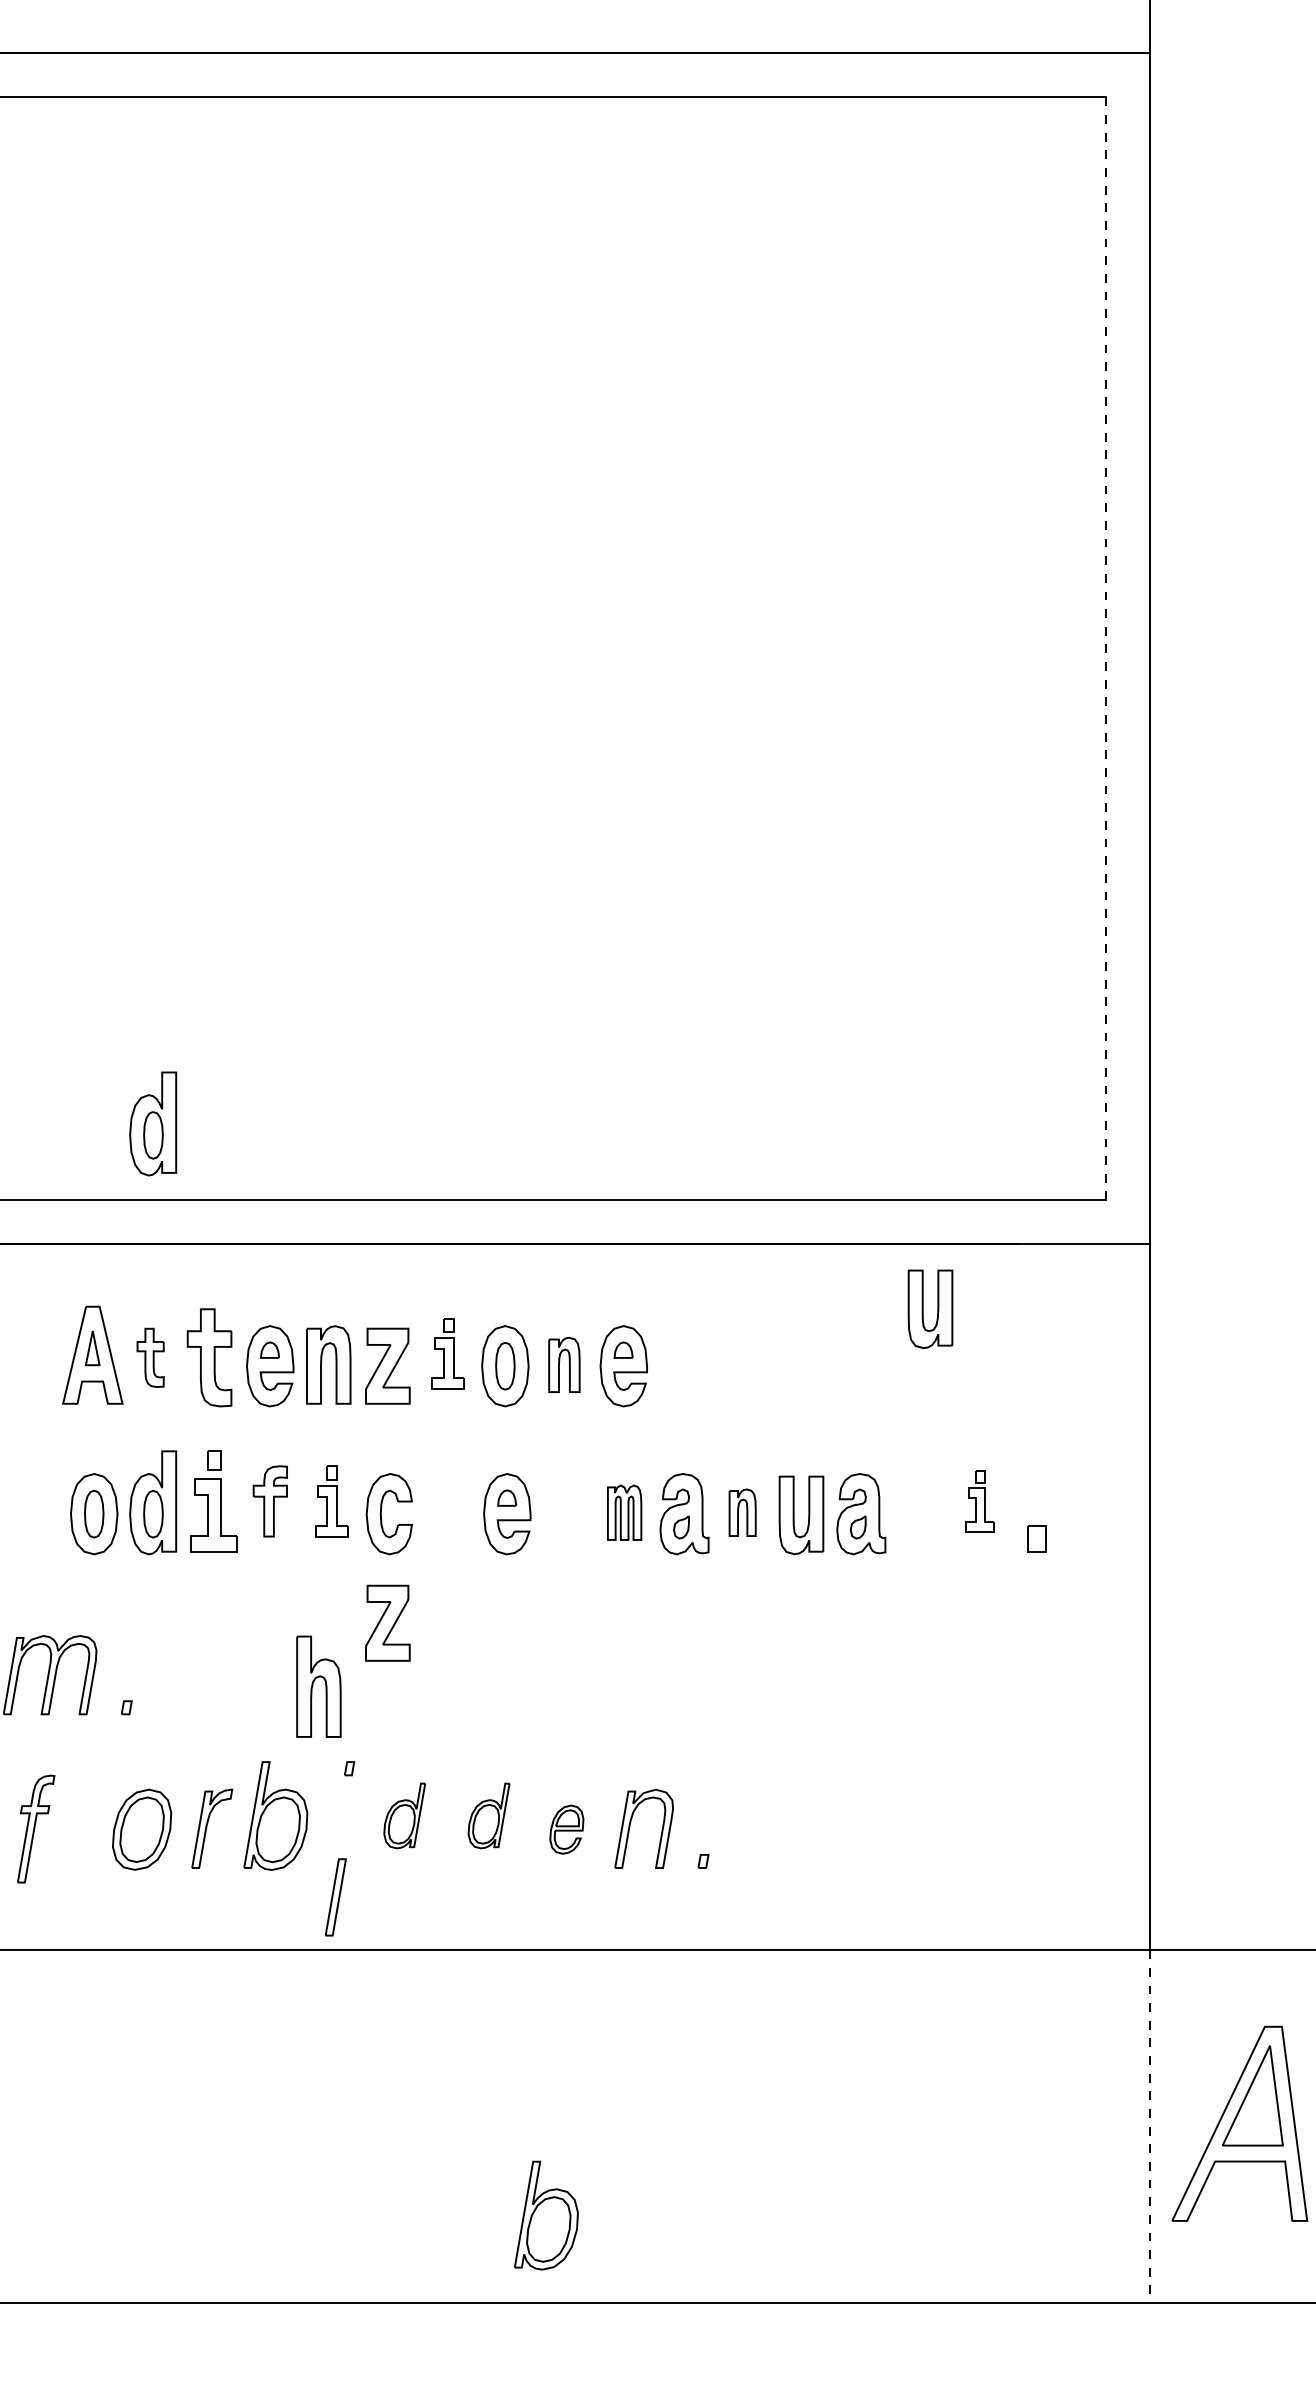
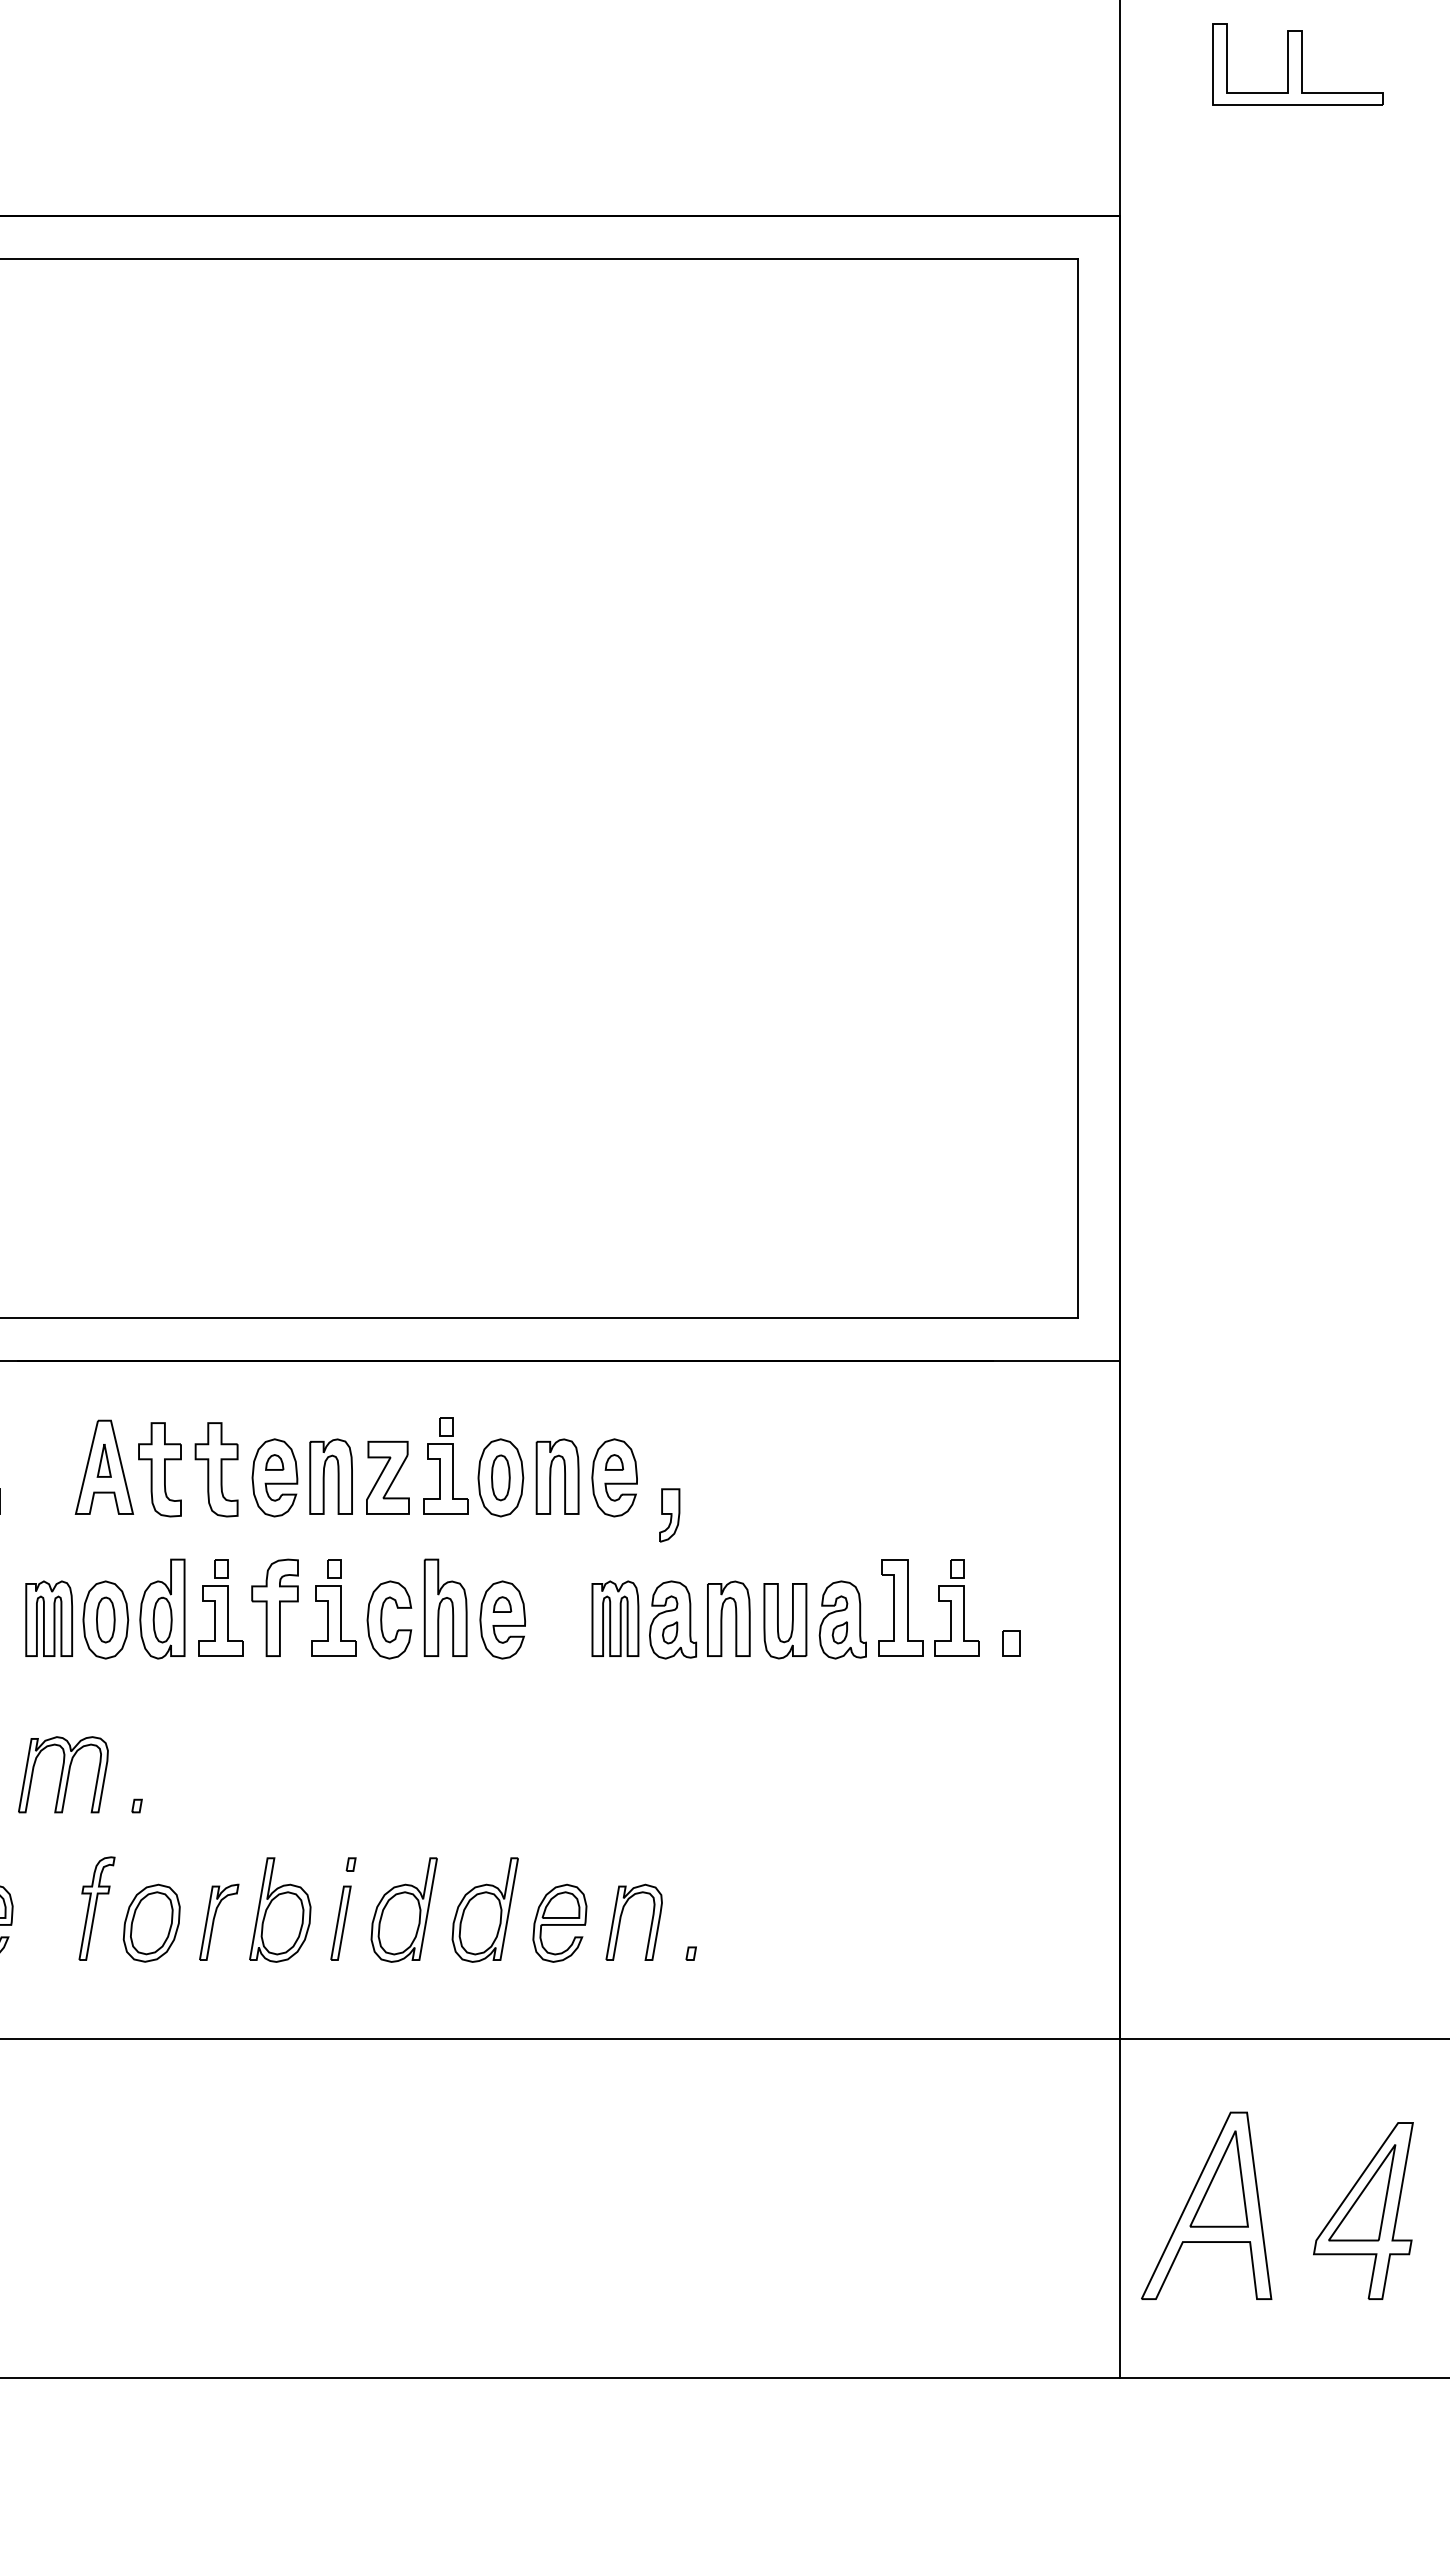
line: (1106, 648) -> (1078, 788), dashed -> solid
part: (153, 1123) -> (162, 1244), removed
part: (936, 1310) -> (915, 1424), removed
part: (447, 1353) -> (445, 1465), size x1.43
part: (150, 1357) -> (159, 1469), size x1.67
part: (564, 1364) -> (557, 1476), size x1.43
part: (680, 1405) -> (669, 1515), added
part: (269, 1501) -> (274, 1607), size x1.43
part: (331, 1501) -> (333, 1607), size x1.43
part: (921, 1501) -> (900, 1607), added
part: (979, 1501) -> (956, 1607), size x1.67
part: (35, 1512) -> (49, 1618), added
part: (624, 1512) -> (615, 1618), size x1.43
part: (742, 1512) -> (728, 1618), size x1.67
part: (387, 1622) -> (387, 1724), removed
part: (318, 1686) -> (445, 1607), moved
part: (404, 1815) -> (403, 1909), size x1.67
part: (488, 1815) -> (484, 1909), size x1.67
part: (35, 1828) -> (96, 1908), moved
part: (566, 1828) -> (559, 1922), size x1.67
part: (335, 1896) -> (340, 1922), moved
line: (1150, 2126) -> (1120, 2208), dashed -> solid
part: (546, 2215) -> (540, 2293), removed

